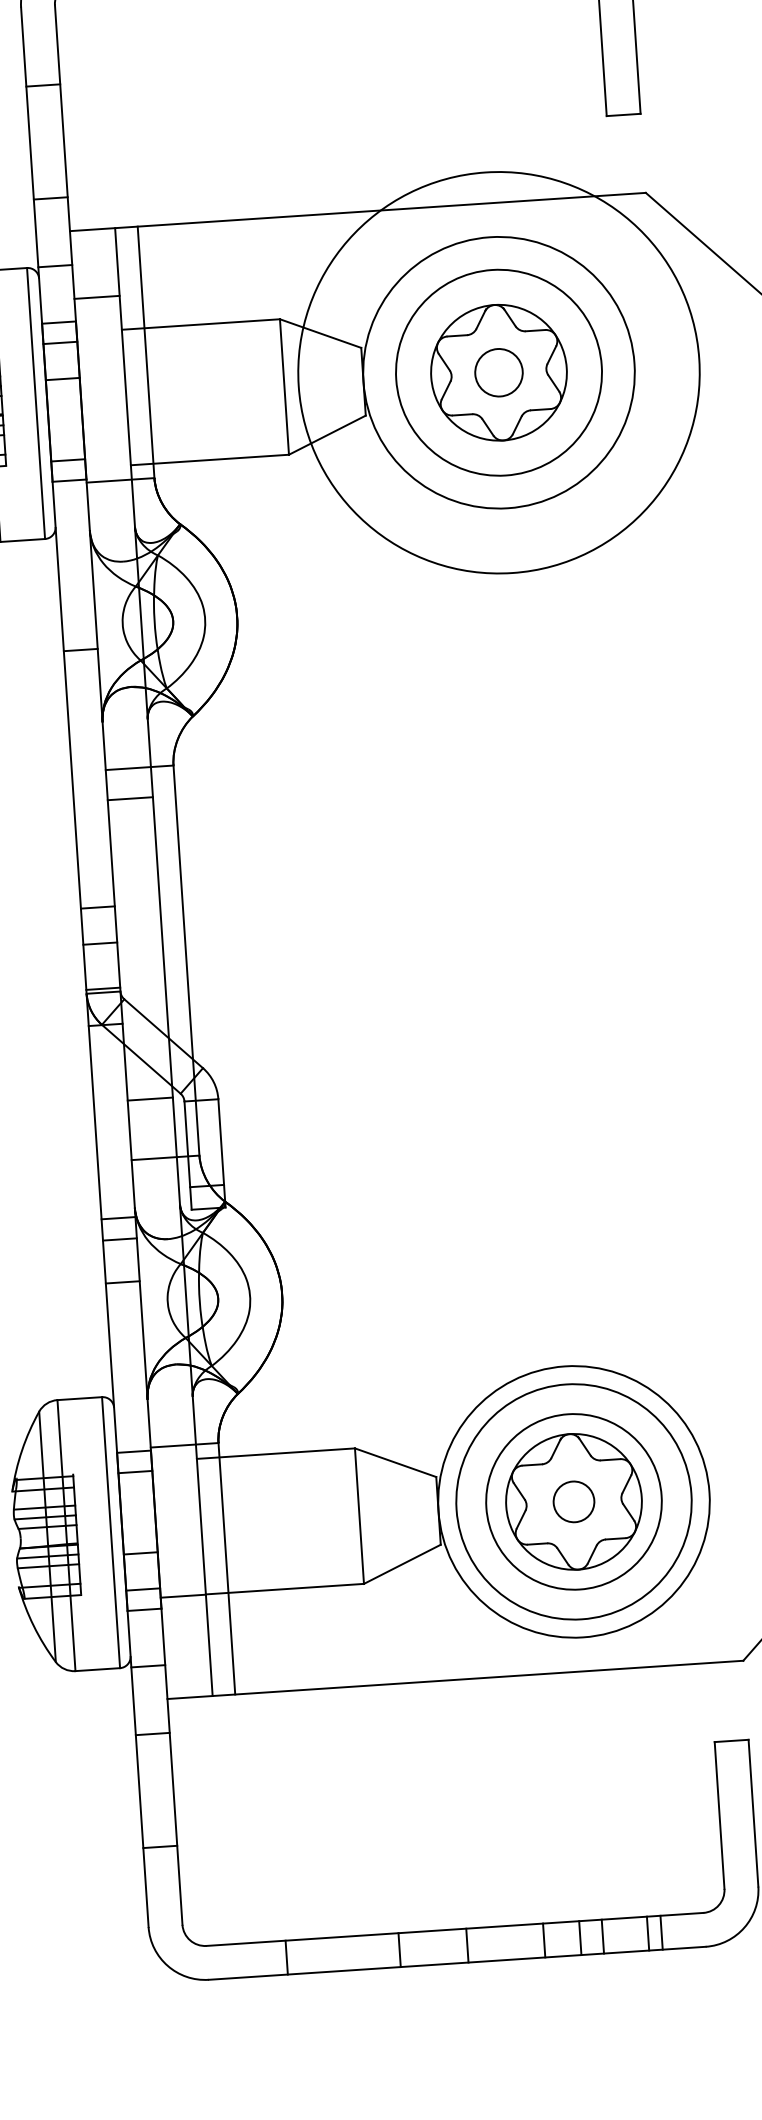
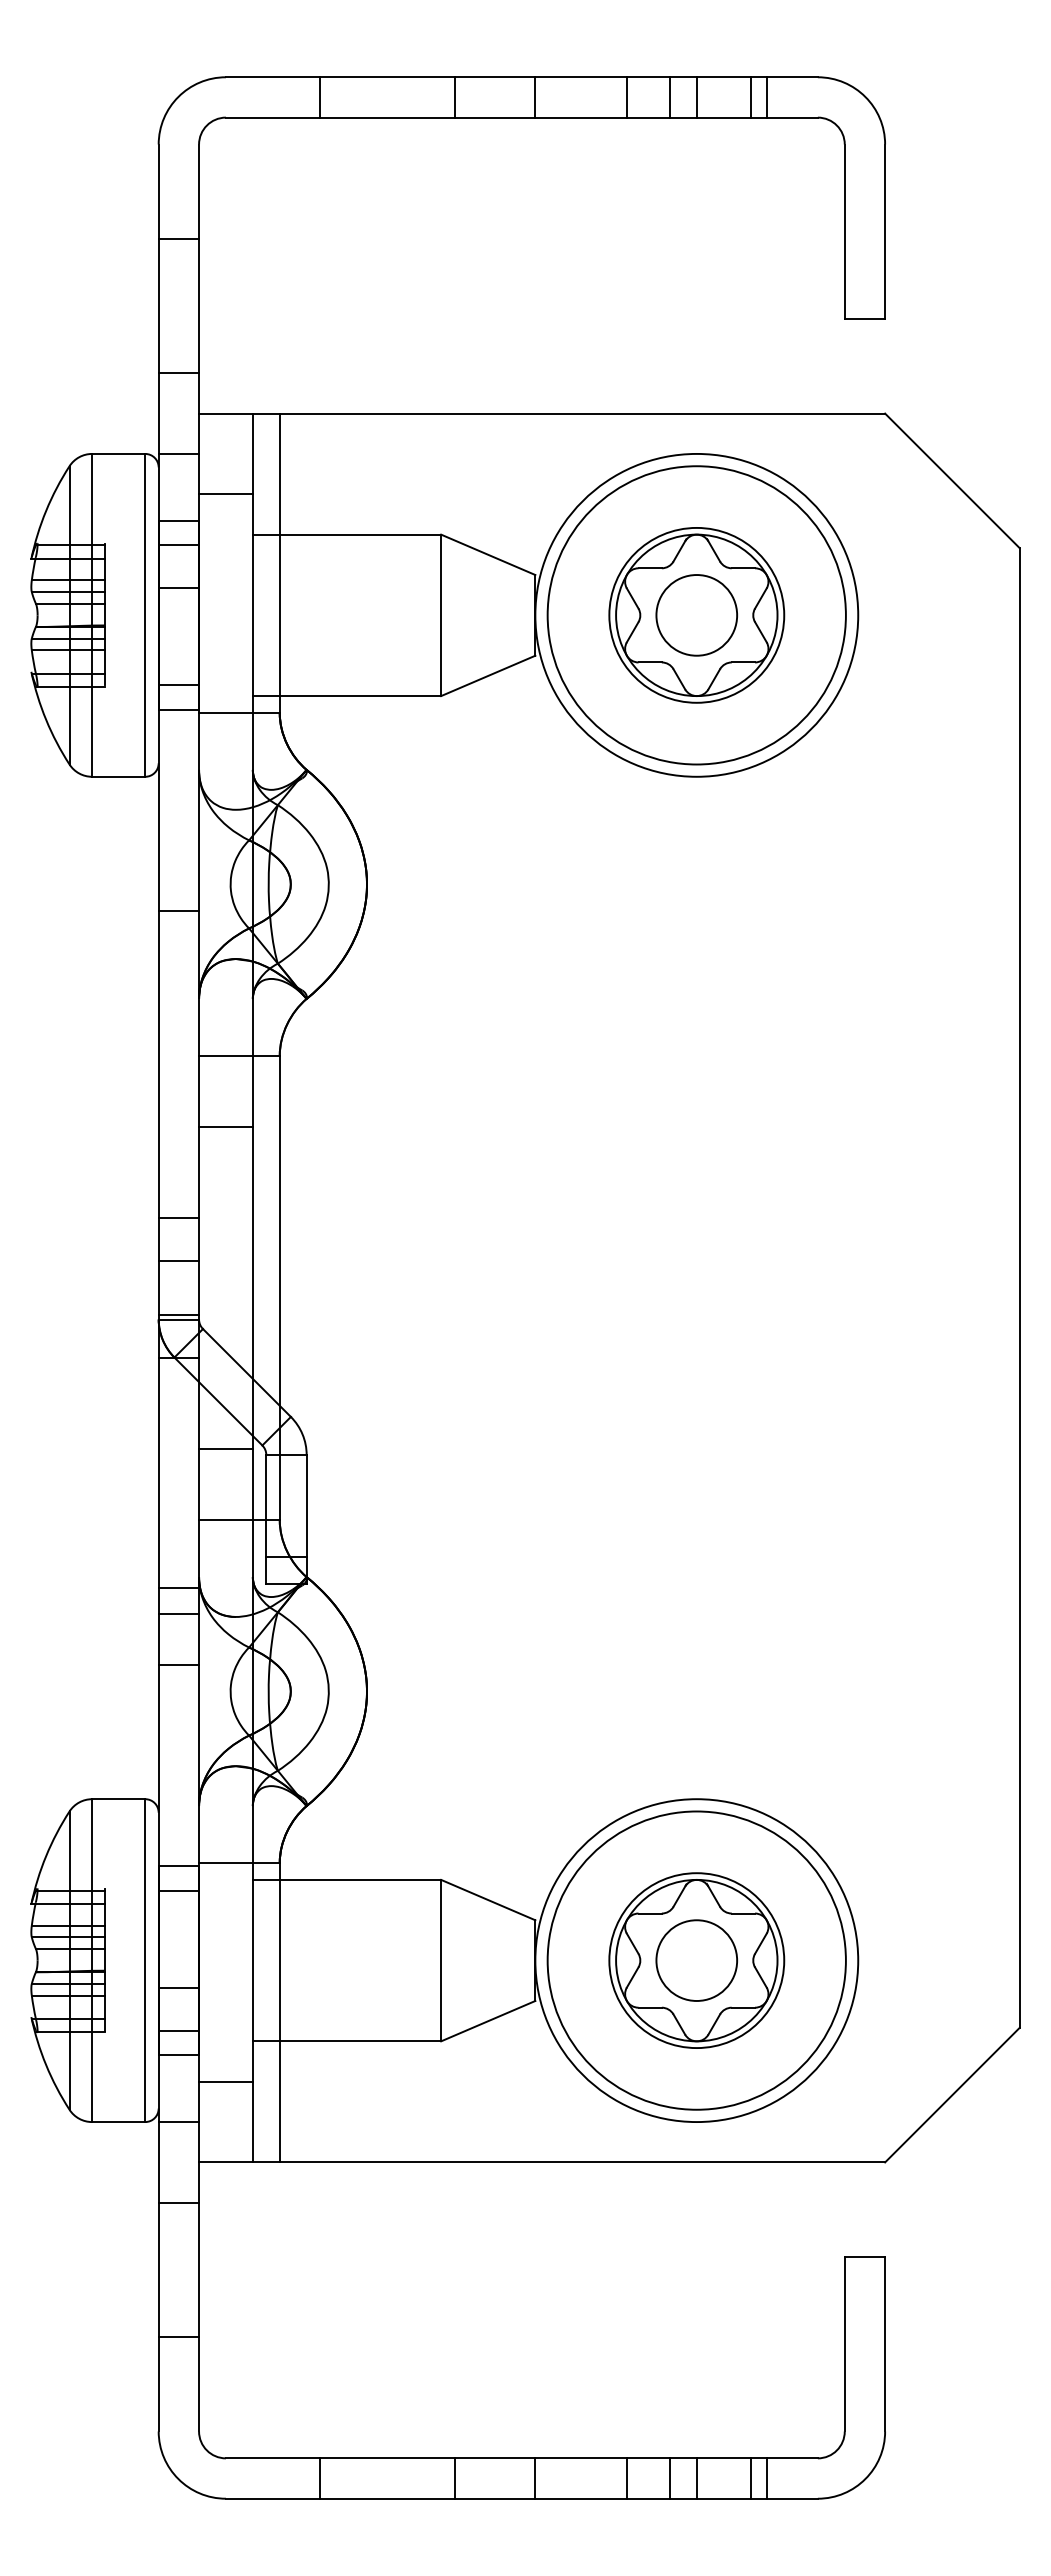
circle: (498, 372) -> (696, 614), size x0.71
circle: (498, 372) -> (696, 615), size x0.62
circle: (498, 372) -> (696, 615), size x1.43
line: (129, 798) -> (225, 1126), moved
circle: (573, 1501) -> (696, 1960), size x0.62
circle: (573, 1501) -> (696, 1960), size x1.43
circle: (573, 1501) -> (696, 1960), size x1.67
line: (182, 1596) -> (225, 2081), moved

